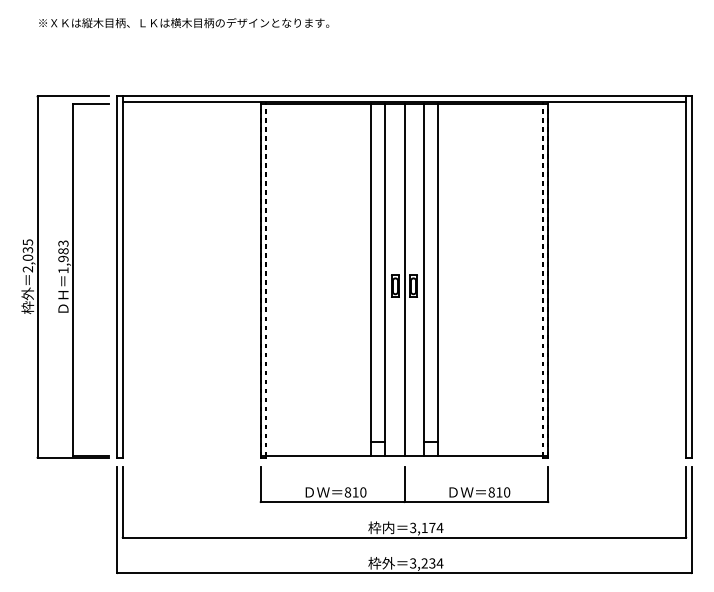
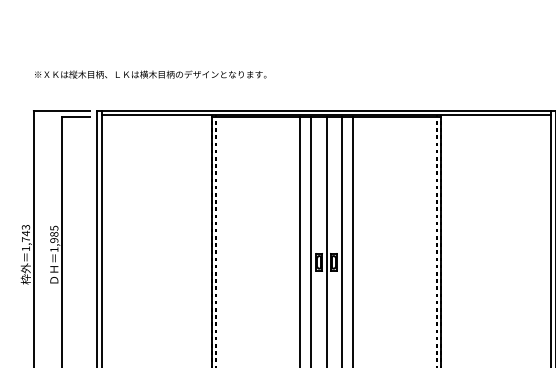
text: (184, 23) -> (150, 74), moved
text: (62, 243) -> (53, 228), 1,983 -> 1,985
text: (27, 255) -> (25, 237), 2,035 -> 1,743

